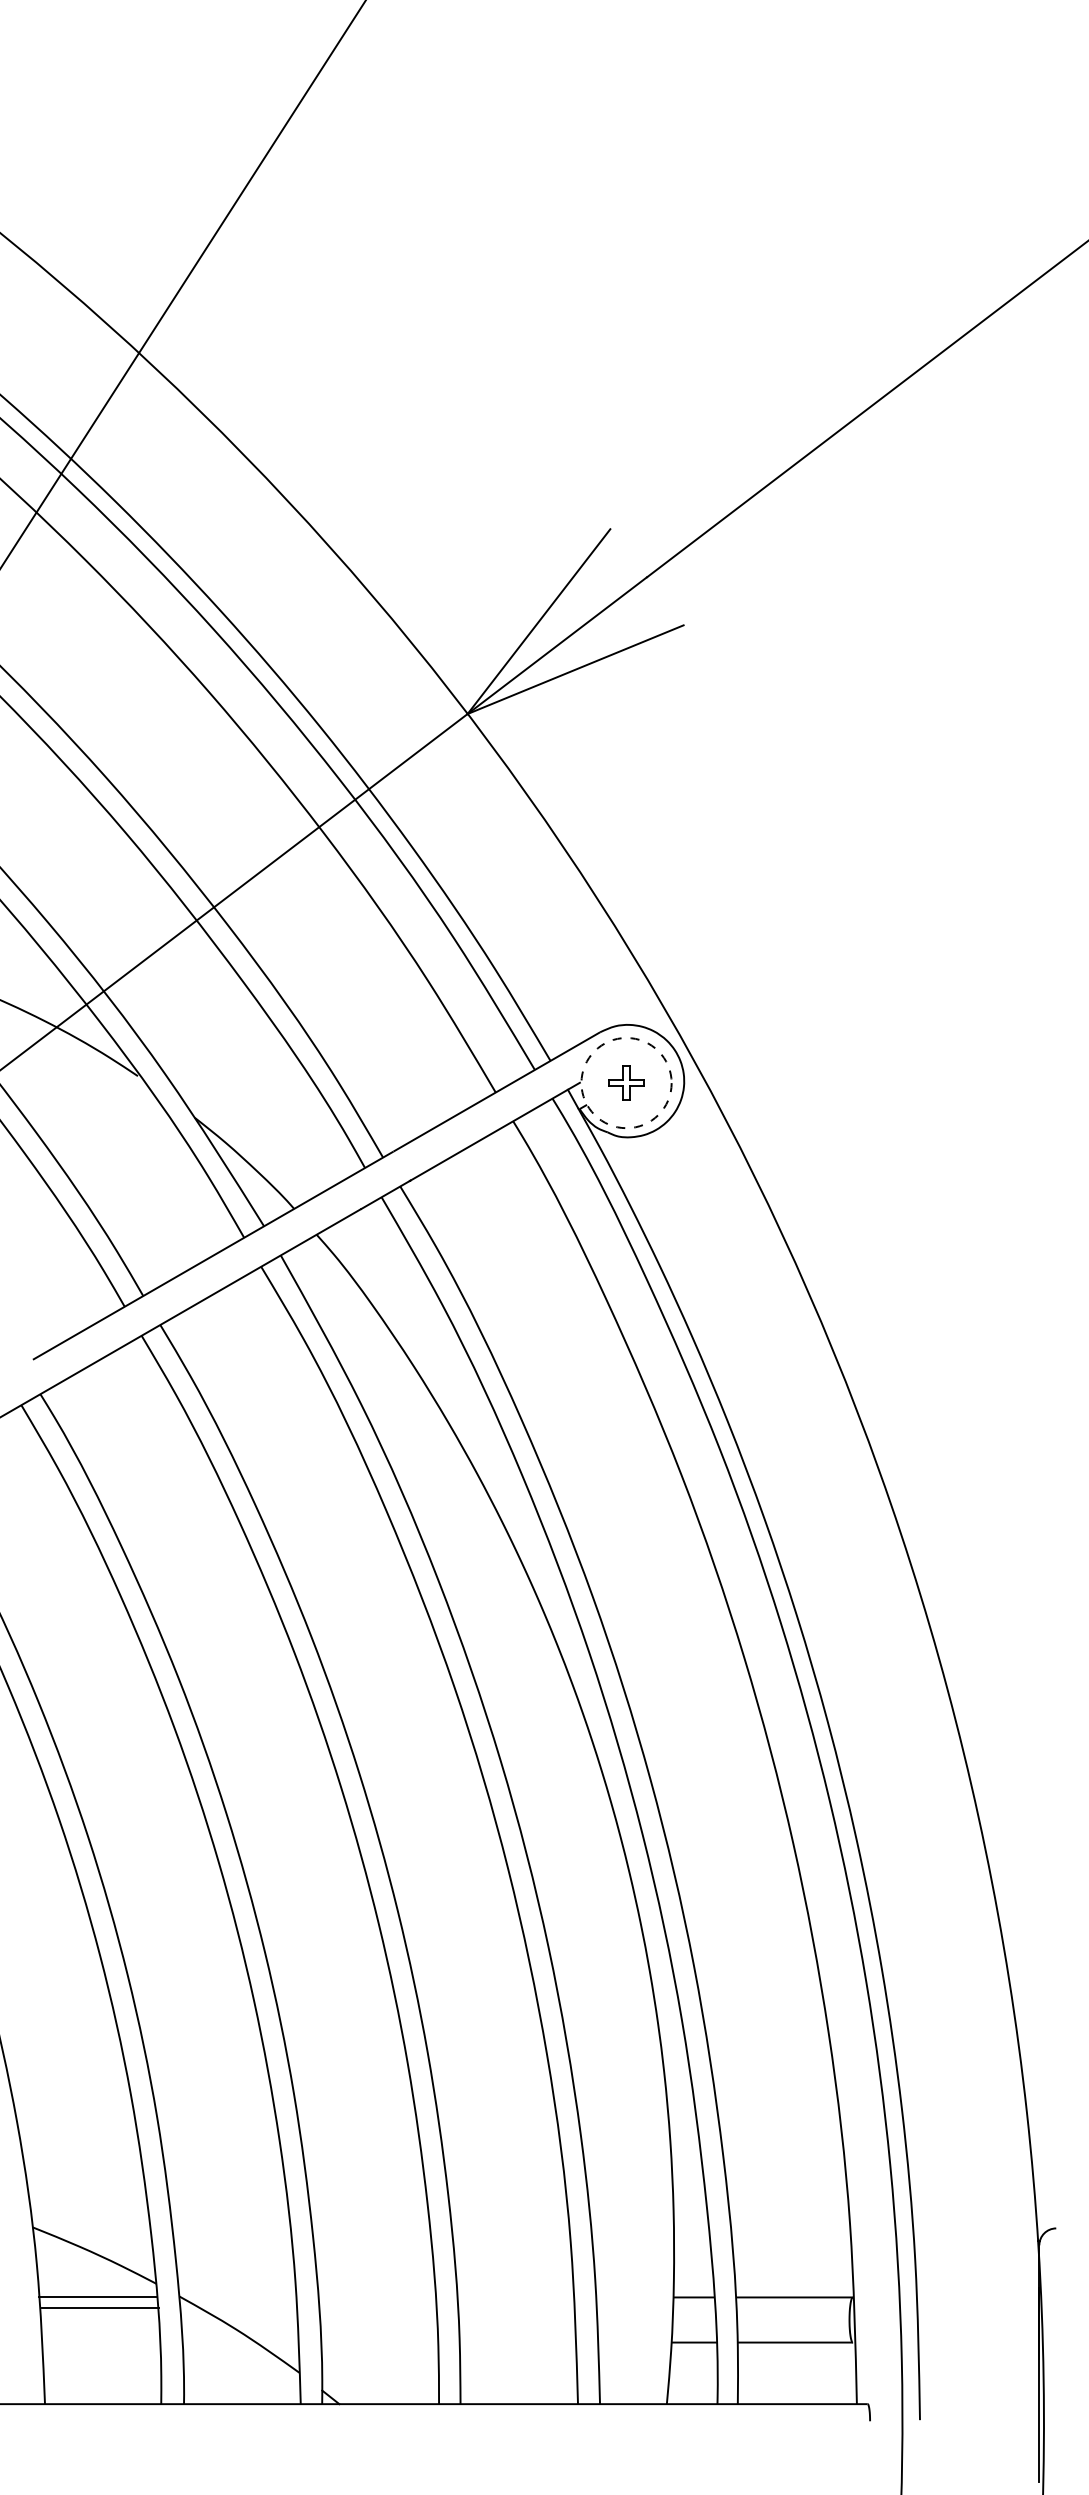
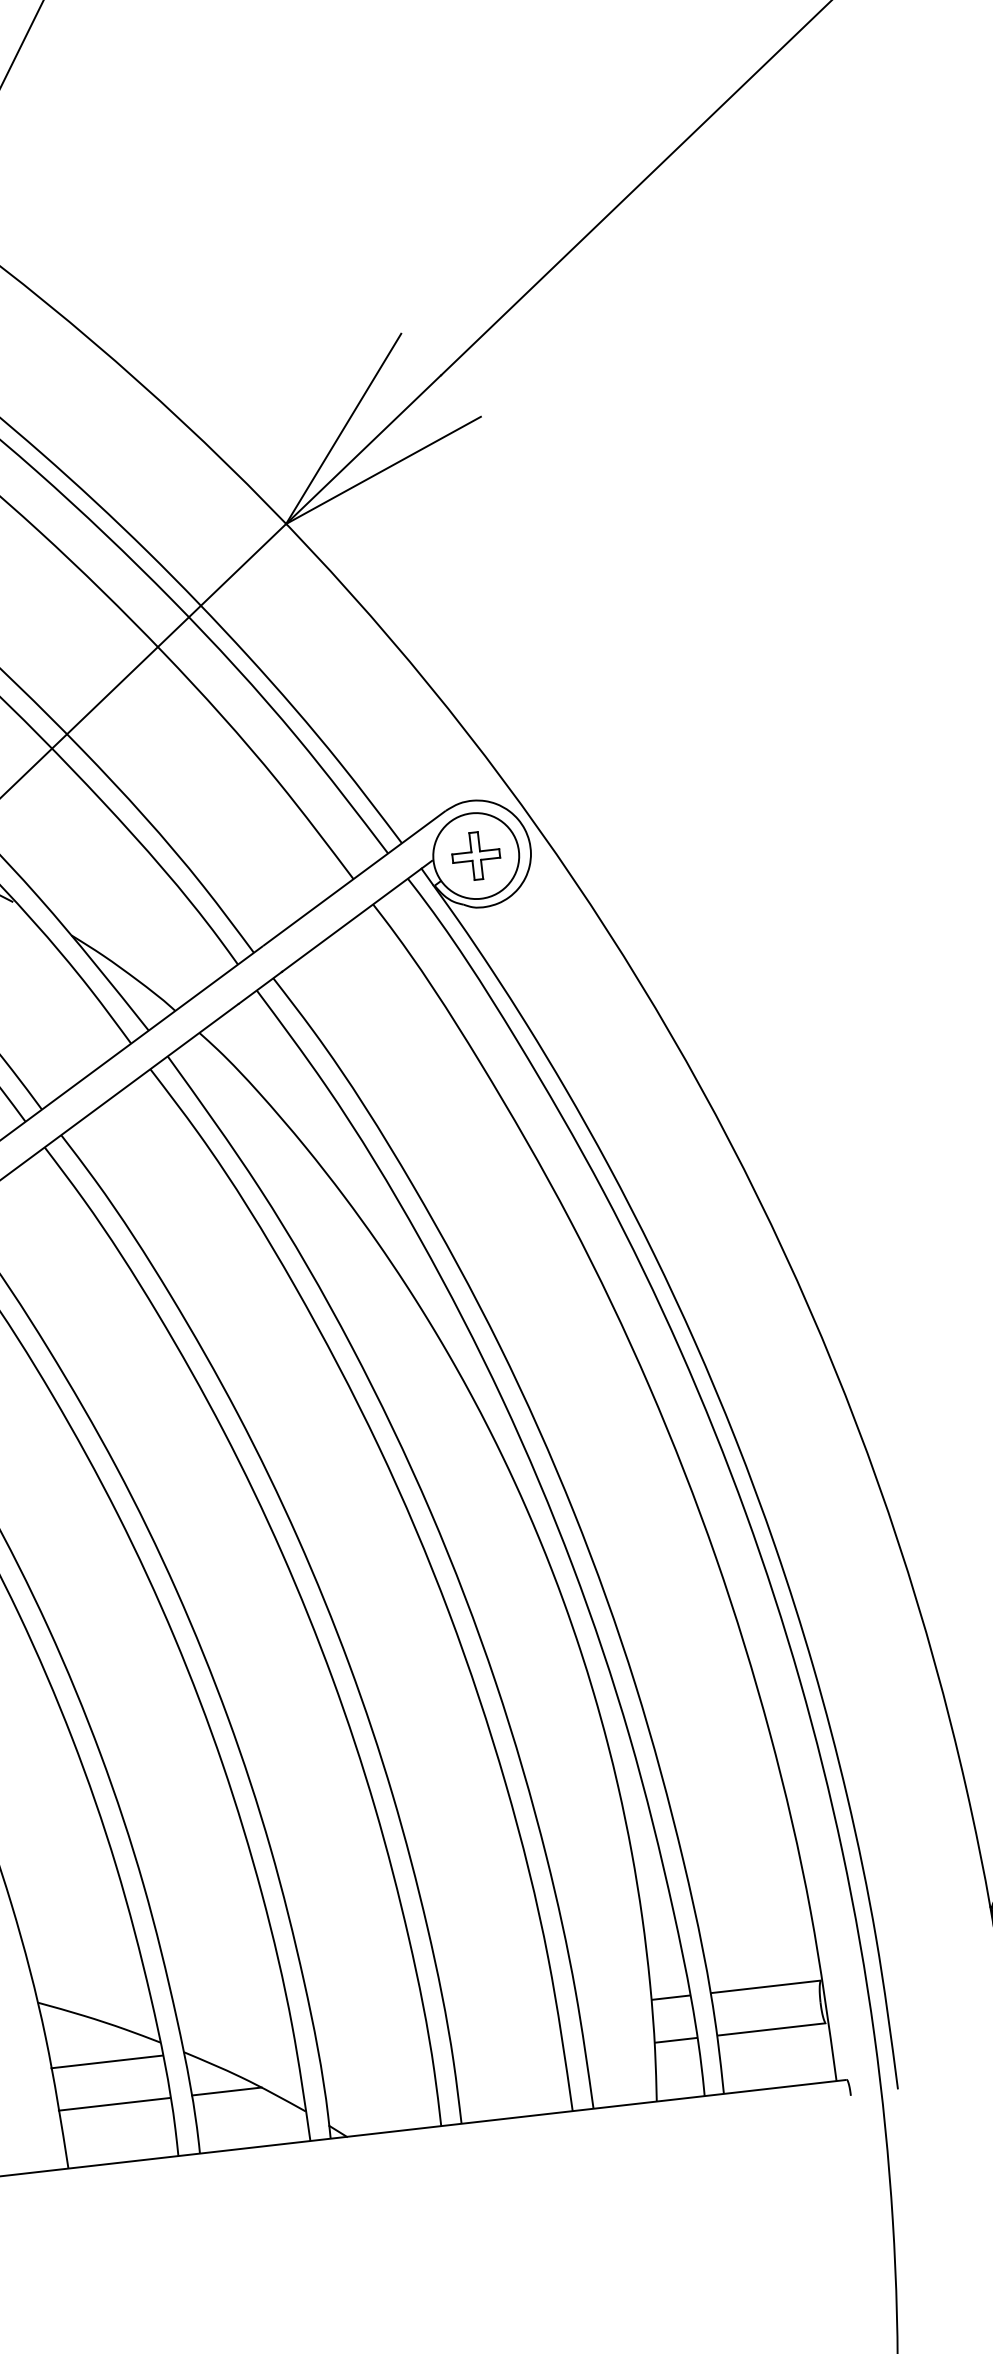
circle: (626, 1082) -> (476, 855), dashed -> solid
part: (626, 1082) -> (476, 855), size x1.43
line: (99, 2307) -> (113, 2104), moved
line: (219, 2342) -> (226, 2091), added

